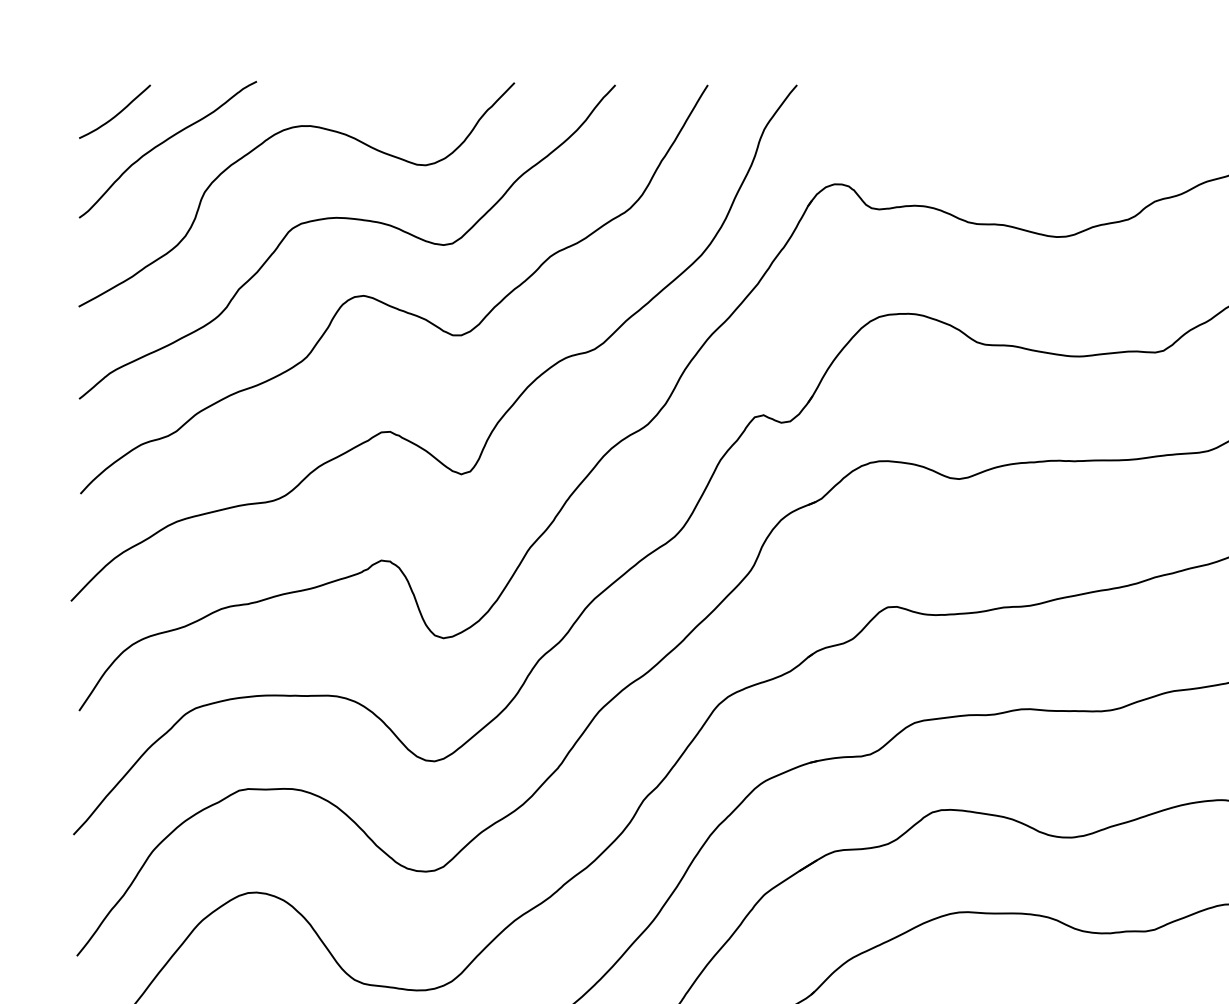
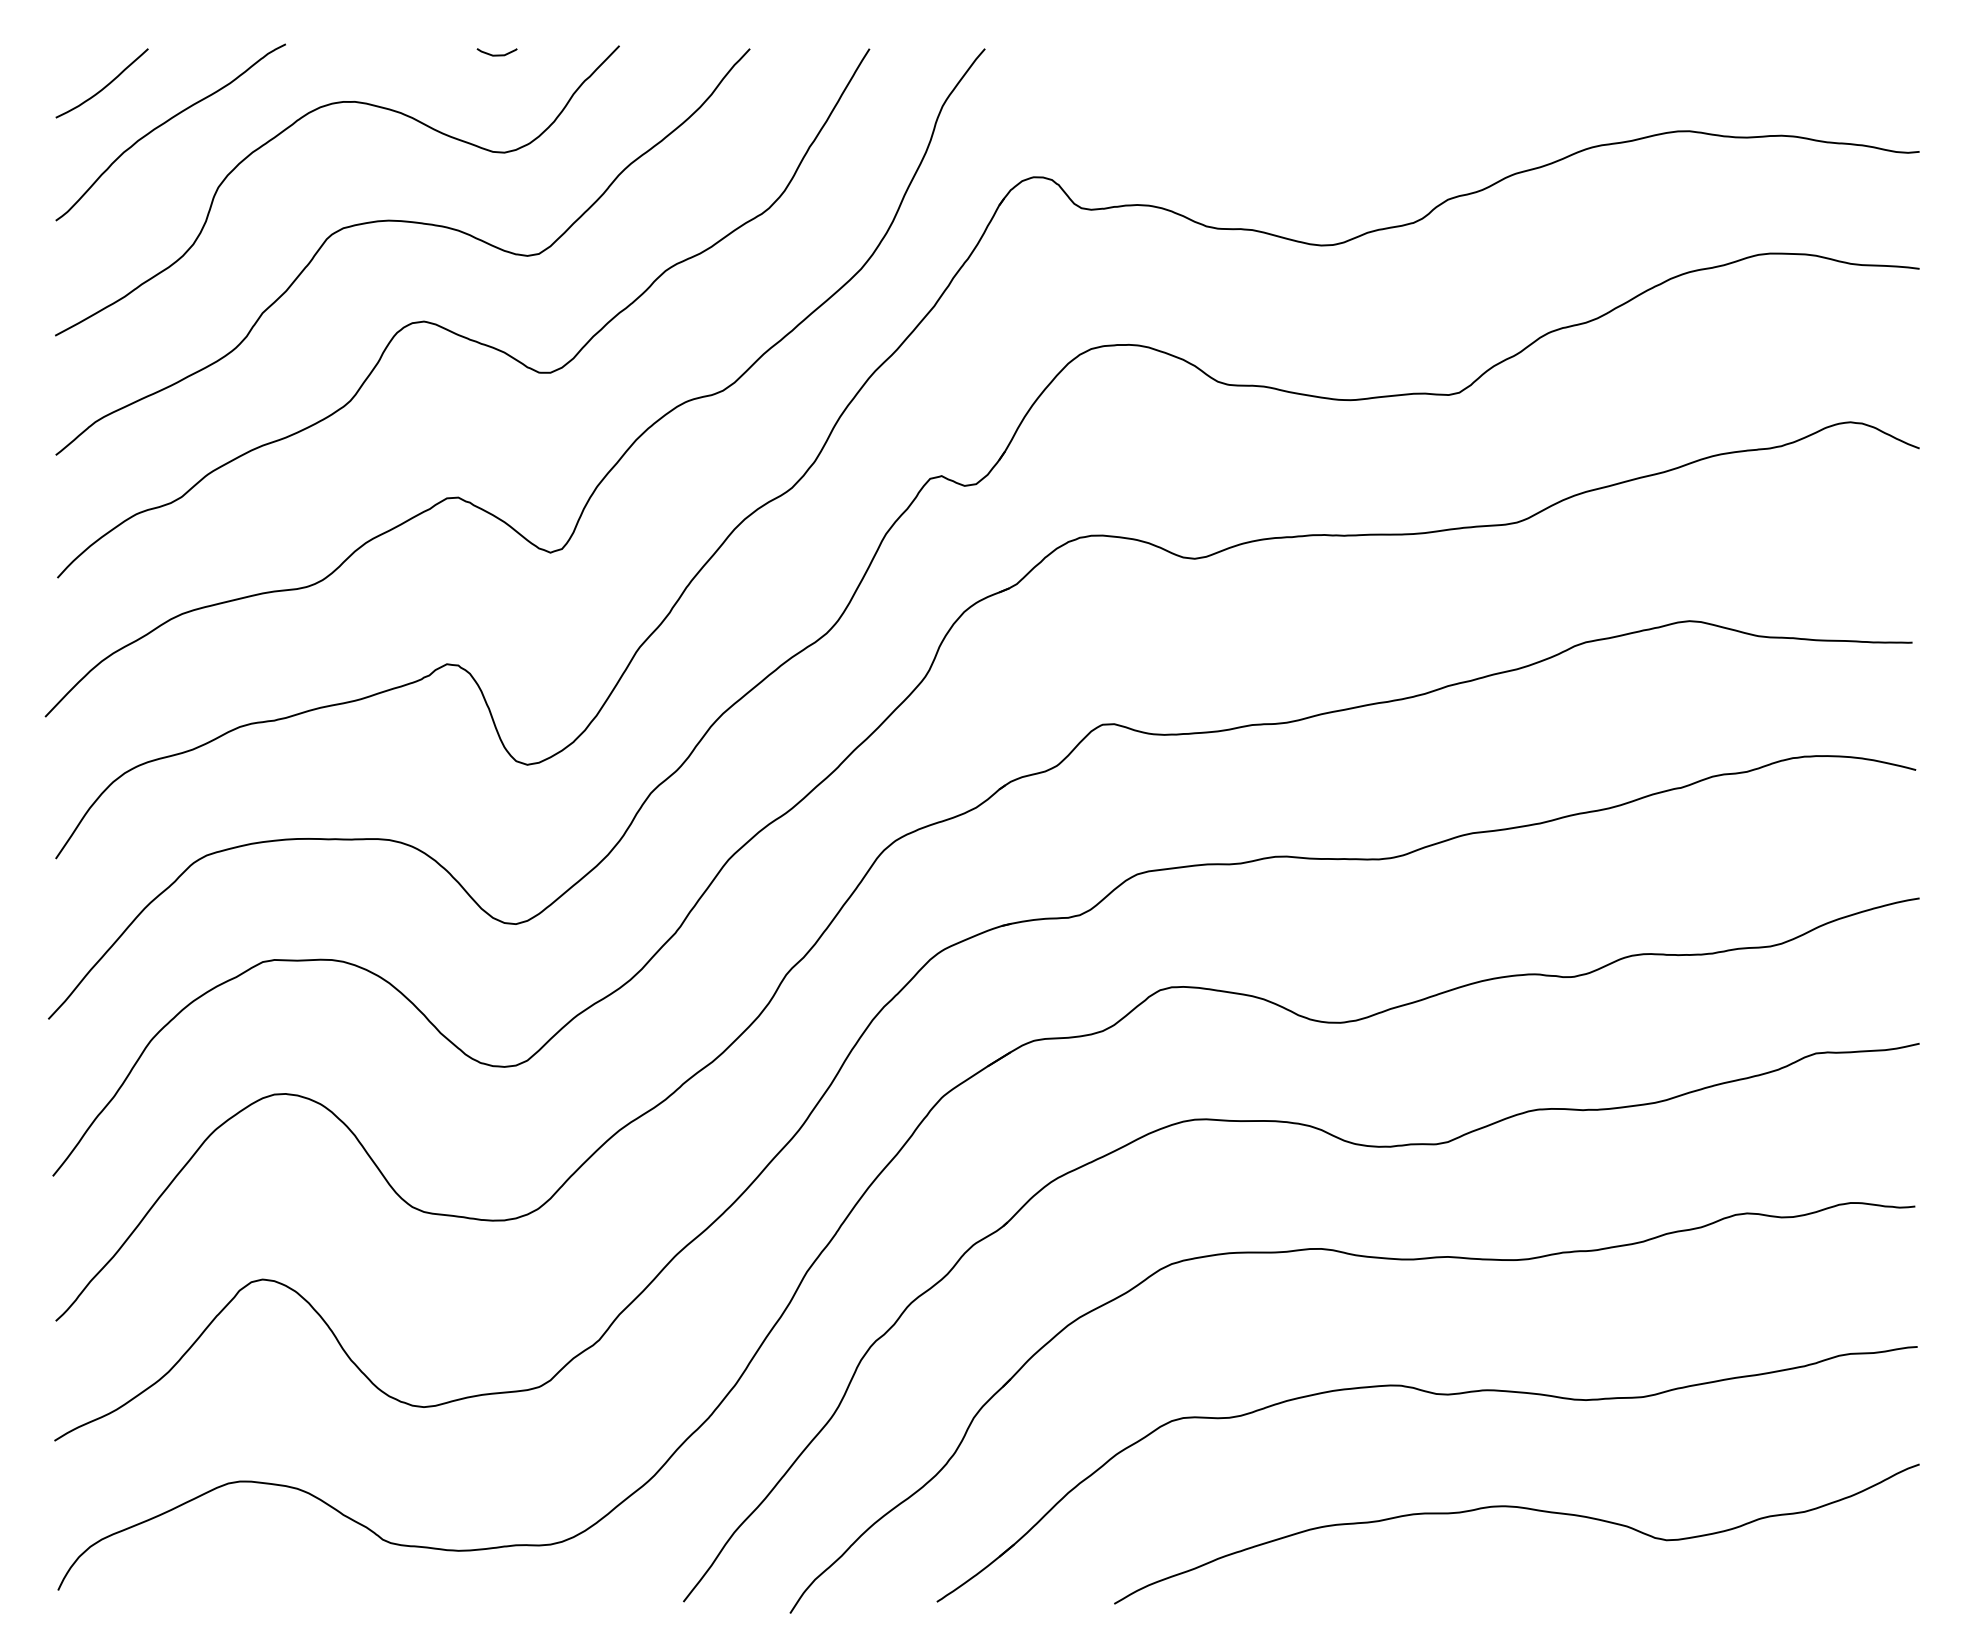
curve: (419, 89) -> (496, 54), added

